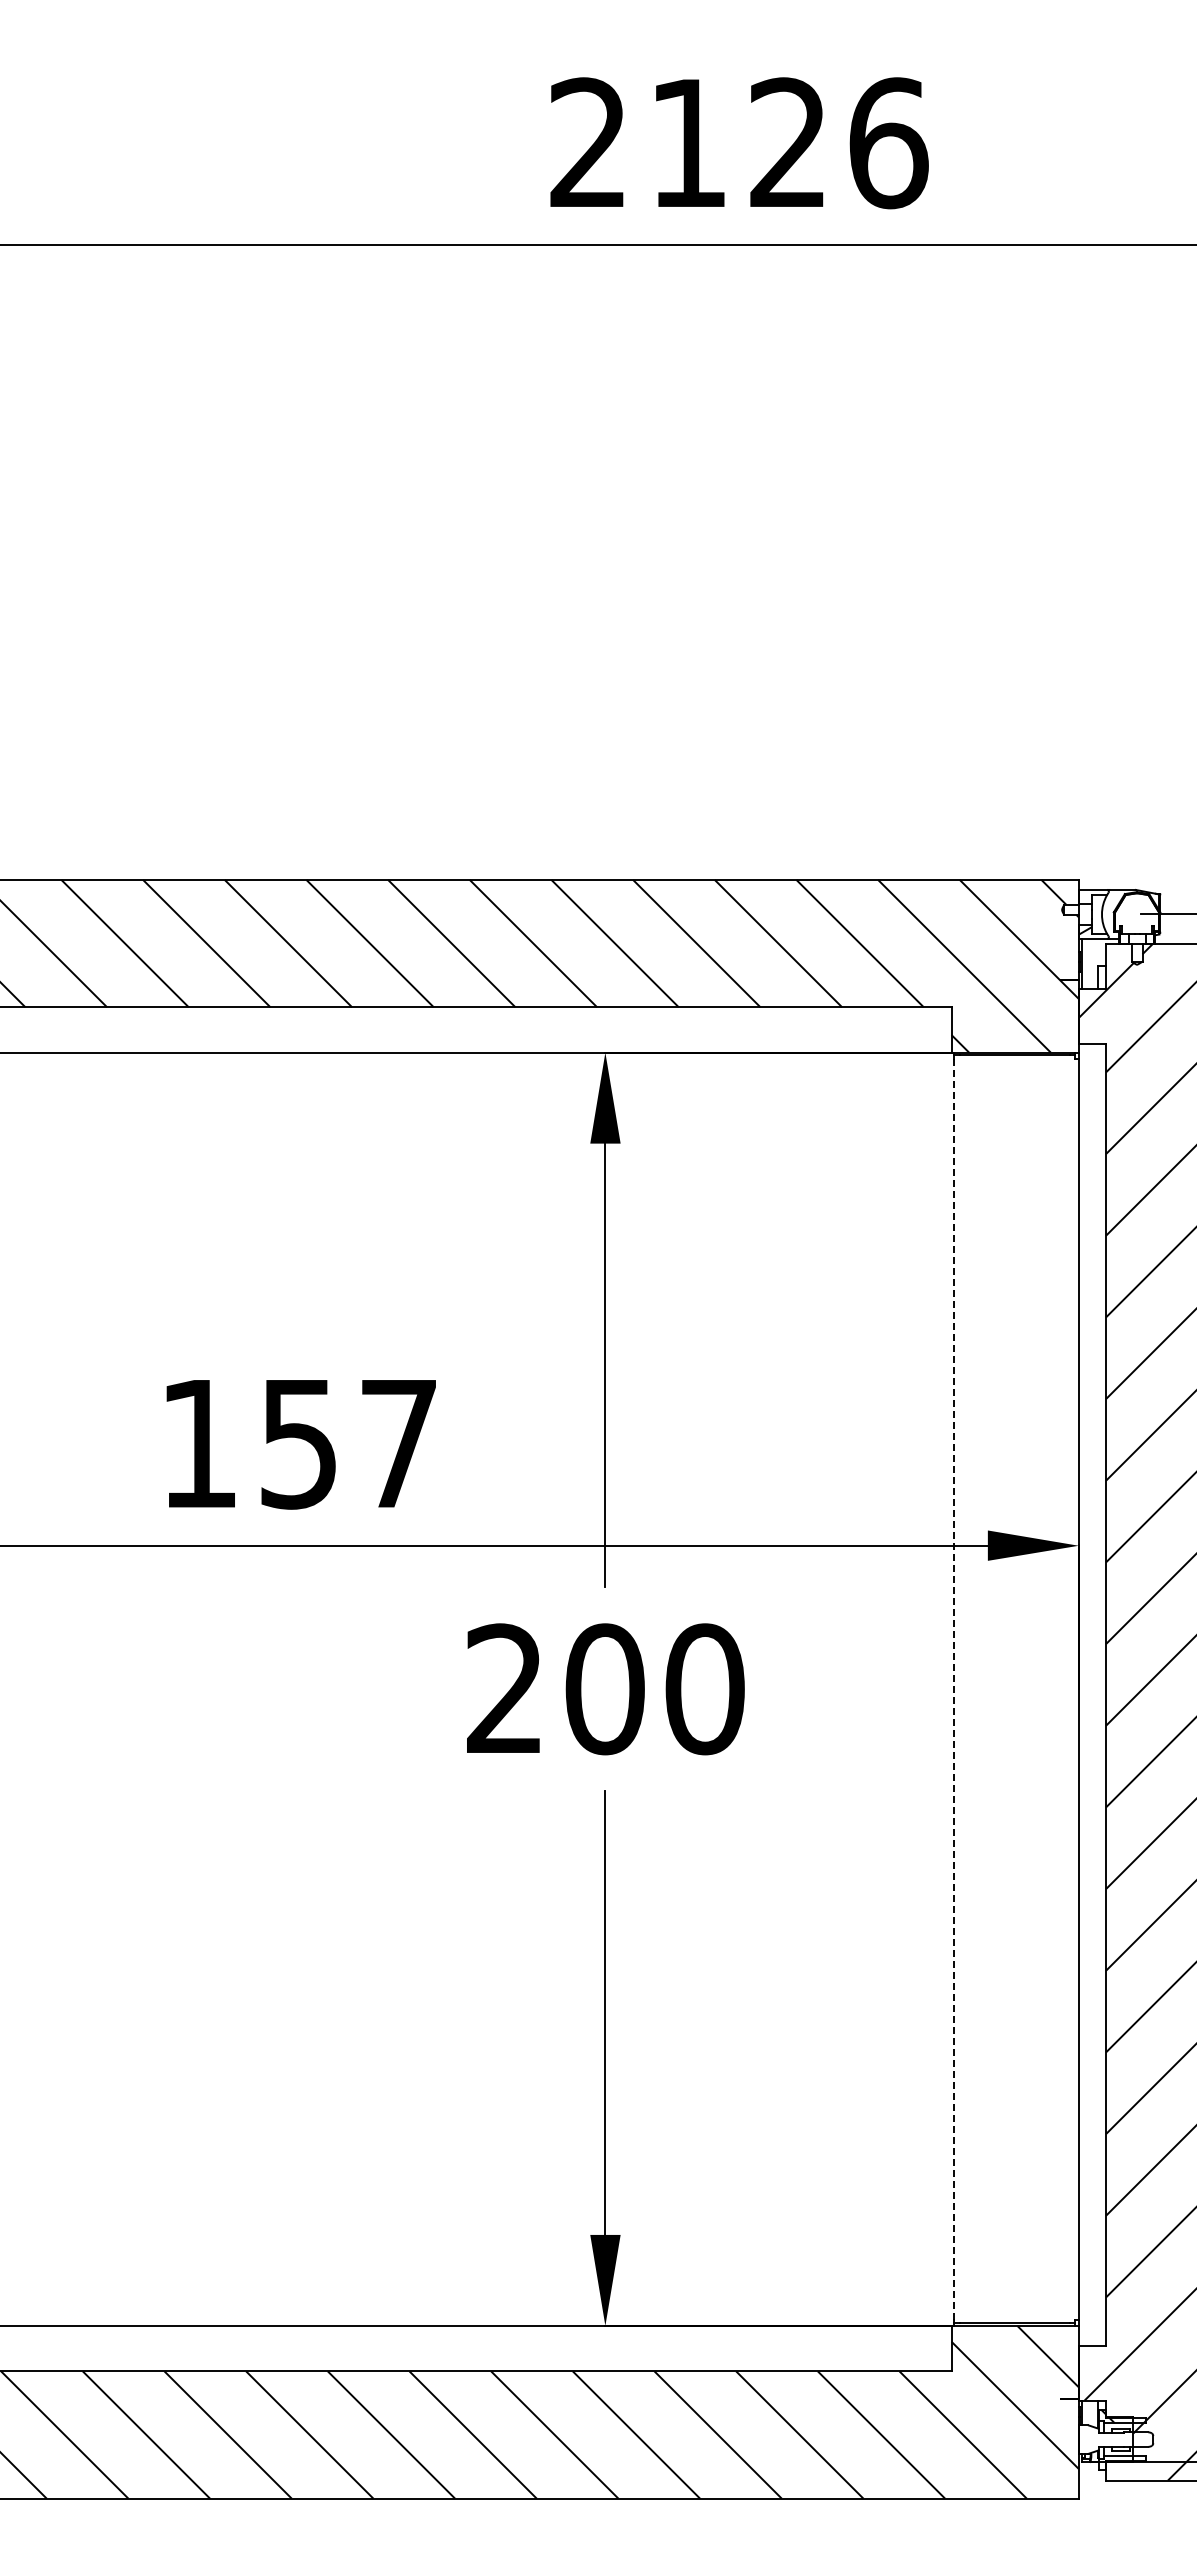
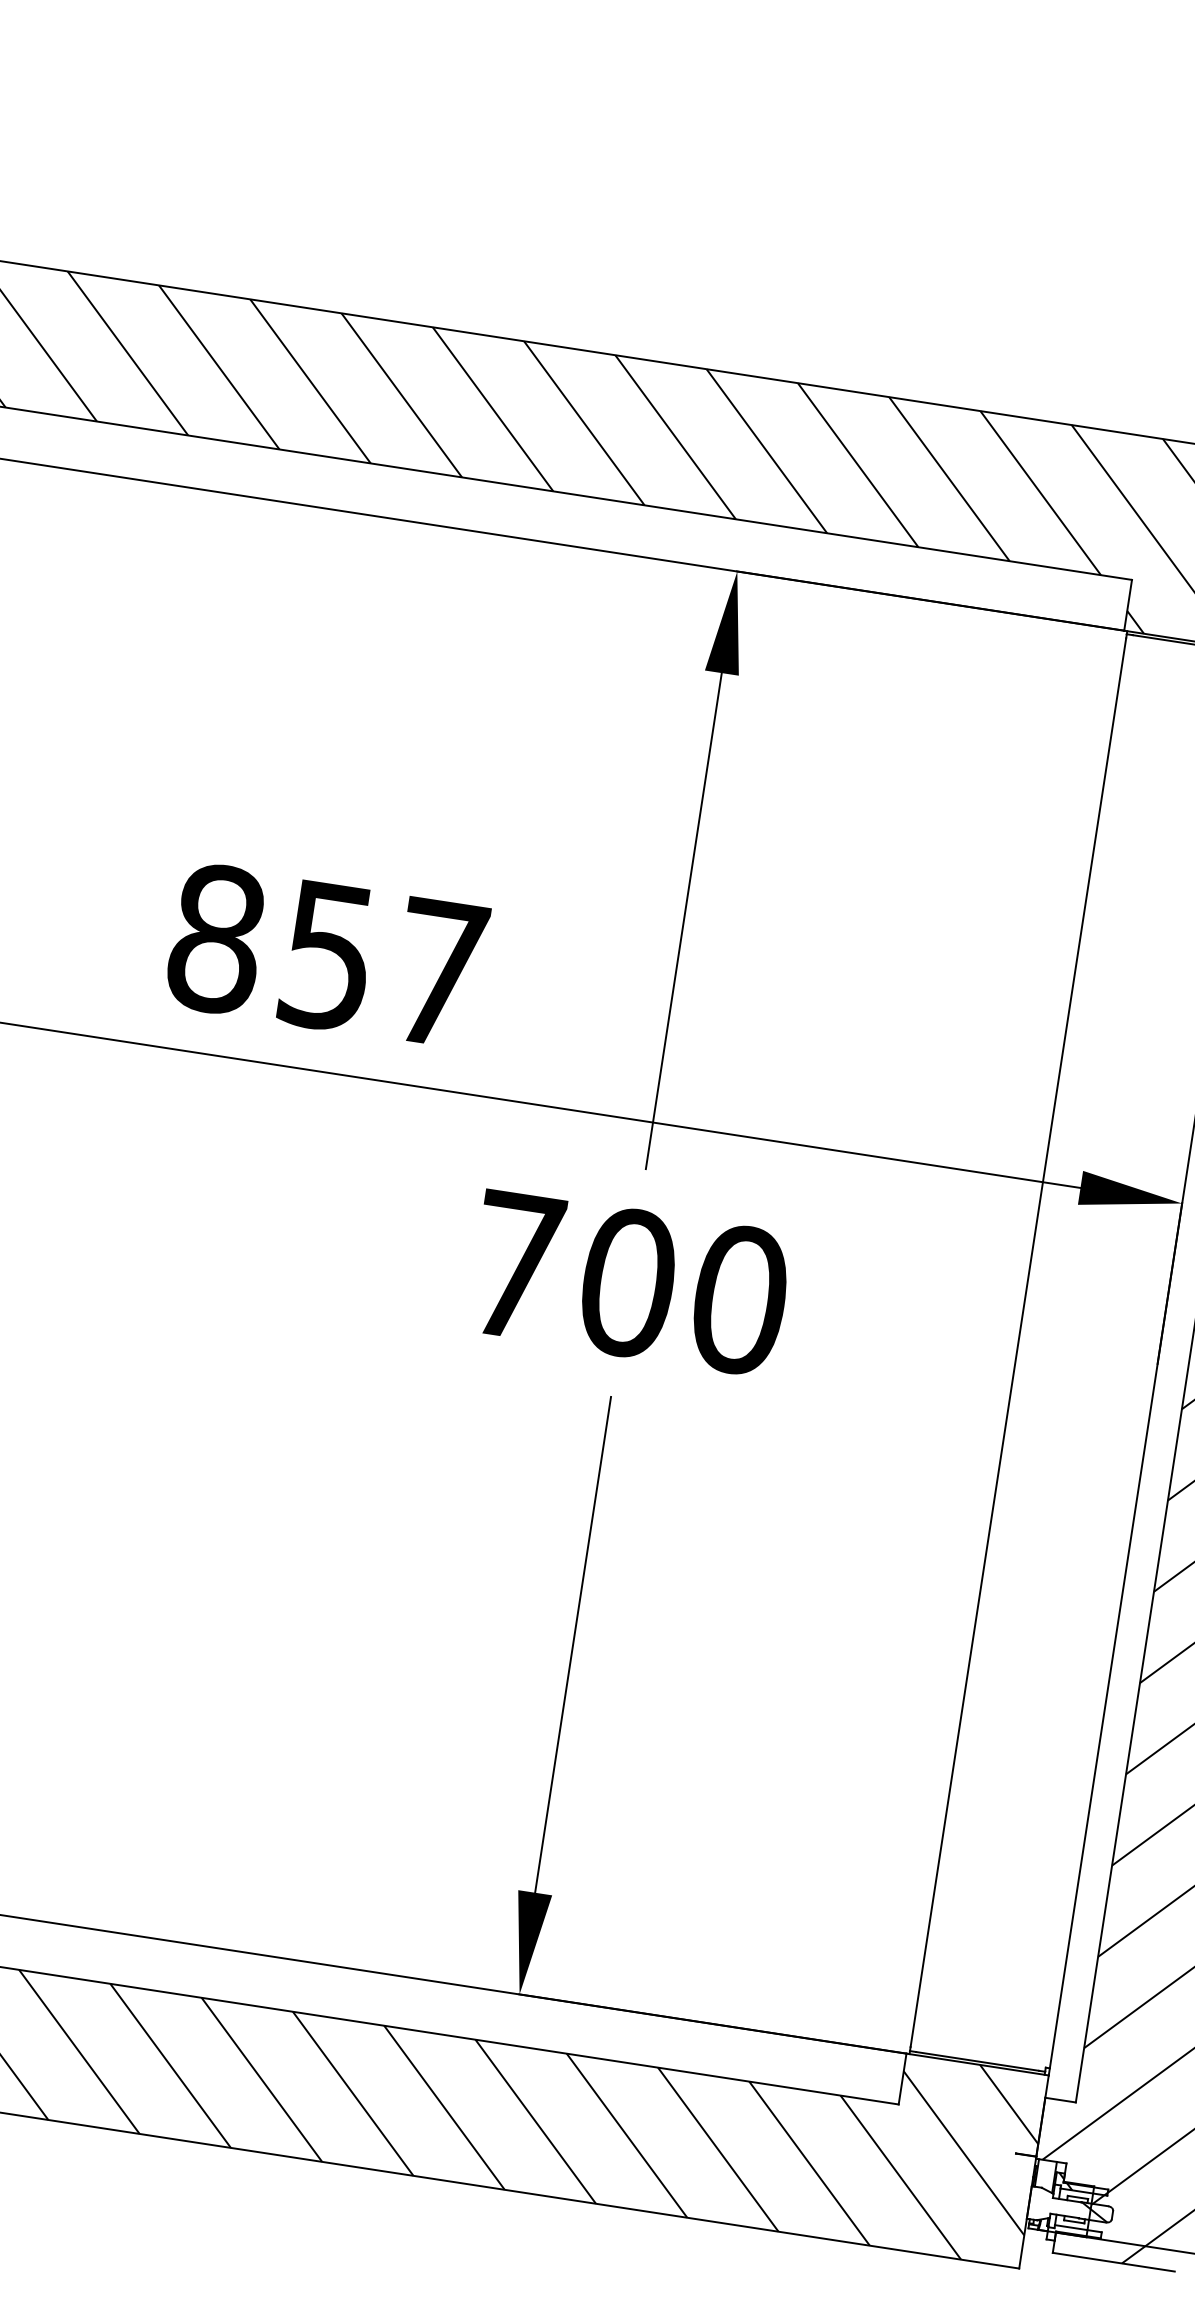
text: (199, 1443) -> (216, 938), 157 -> 857
text: (504, 1687) -> (516, 1263), 200 -> 700
line: (954, 1688) -> (1018, 1341), dashed -> solid
hatch: (1136, 2439) -> (1093, 2212), added

